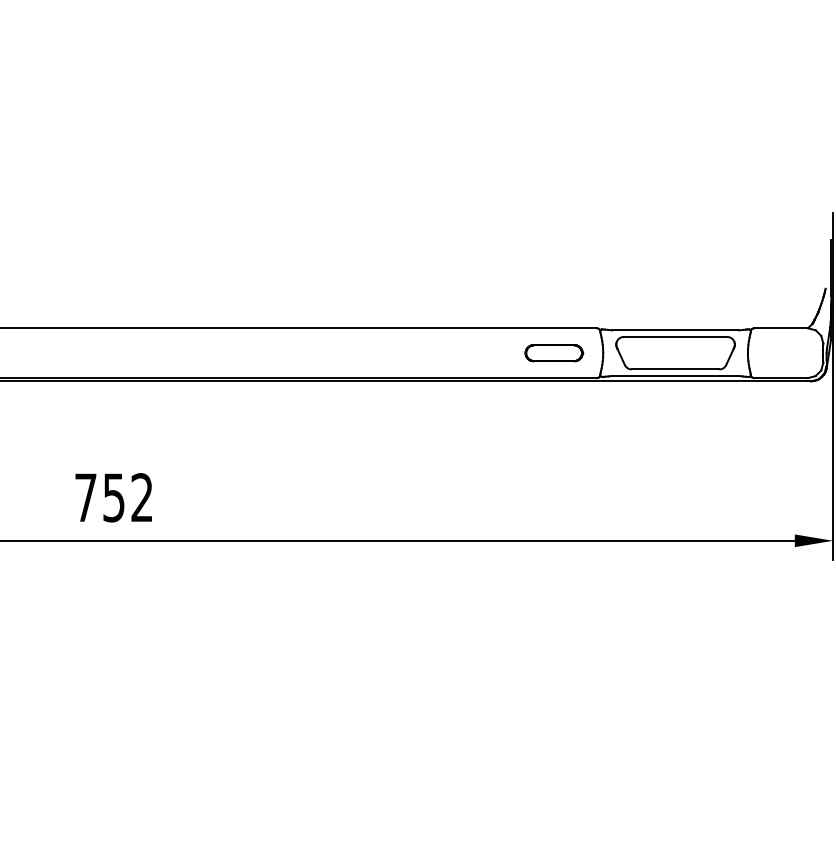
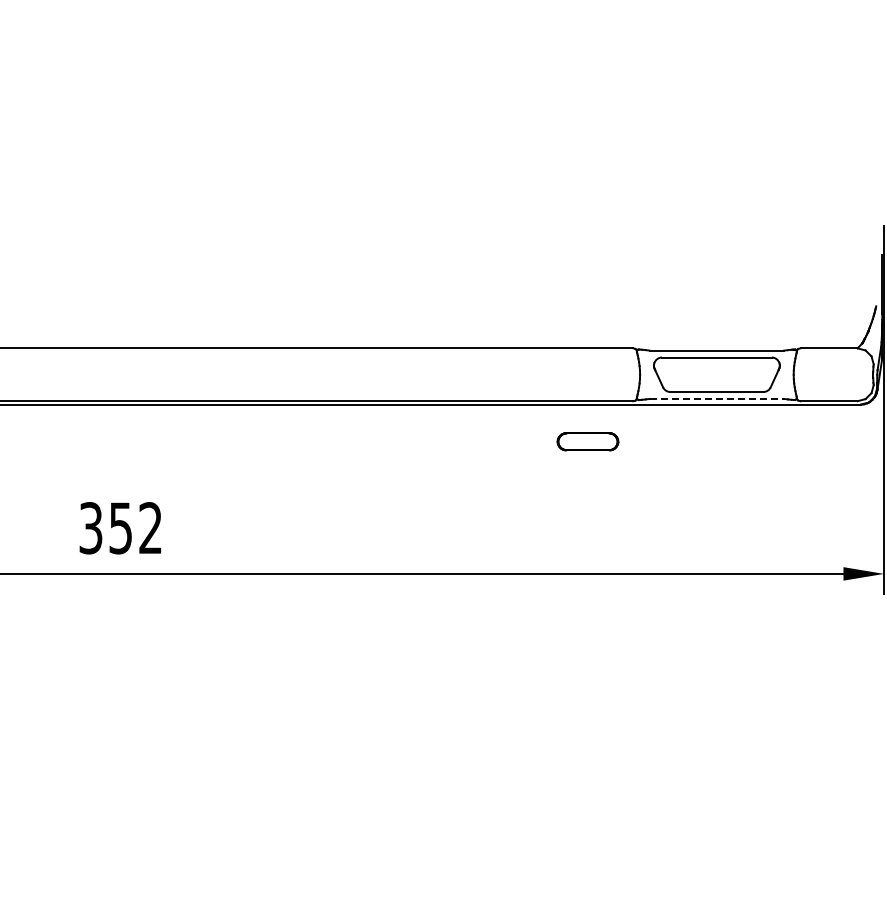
part: (553, 352) -> (587, 441), moved
line: (676, 375) -> (717, 398), solid -> dashed
text: (85, 498) -> (90, 528), 752 -> 352

